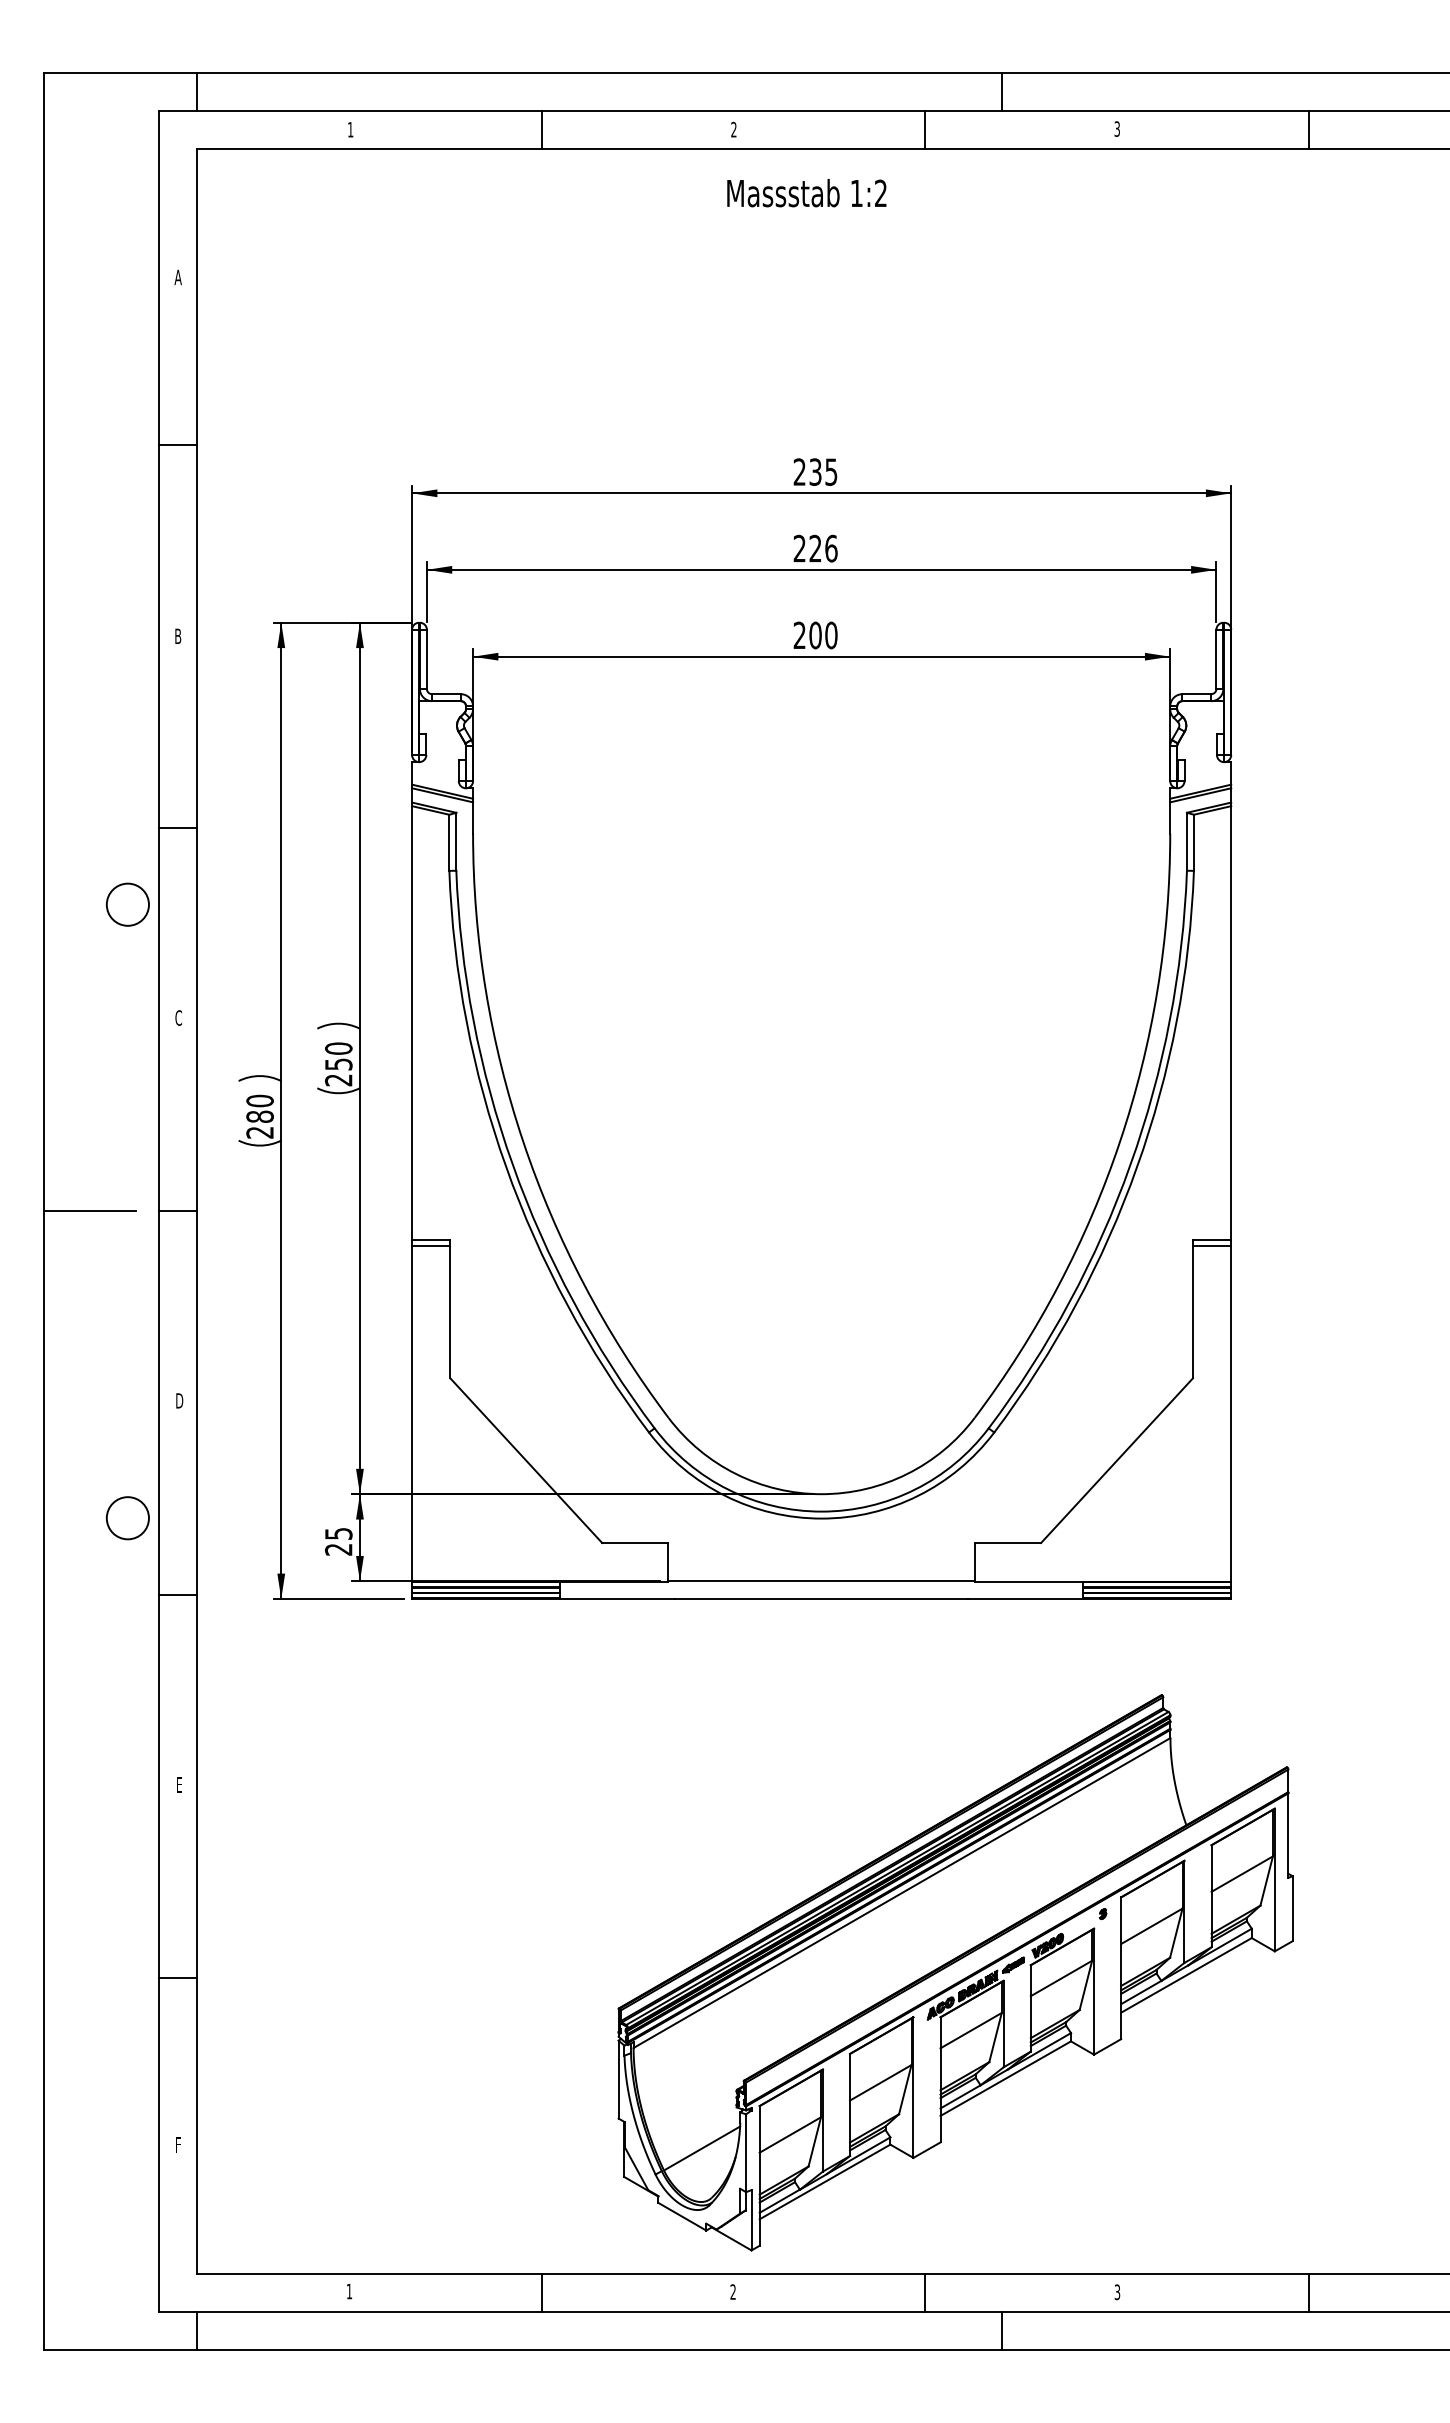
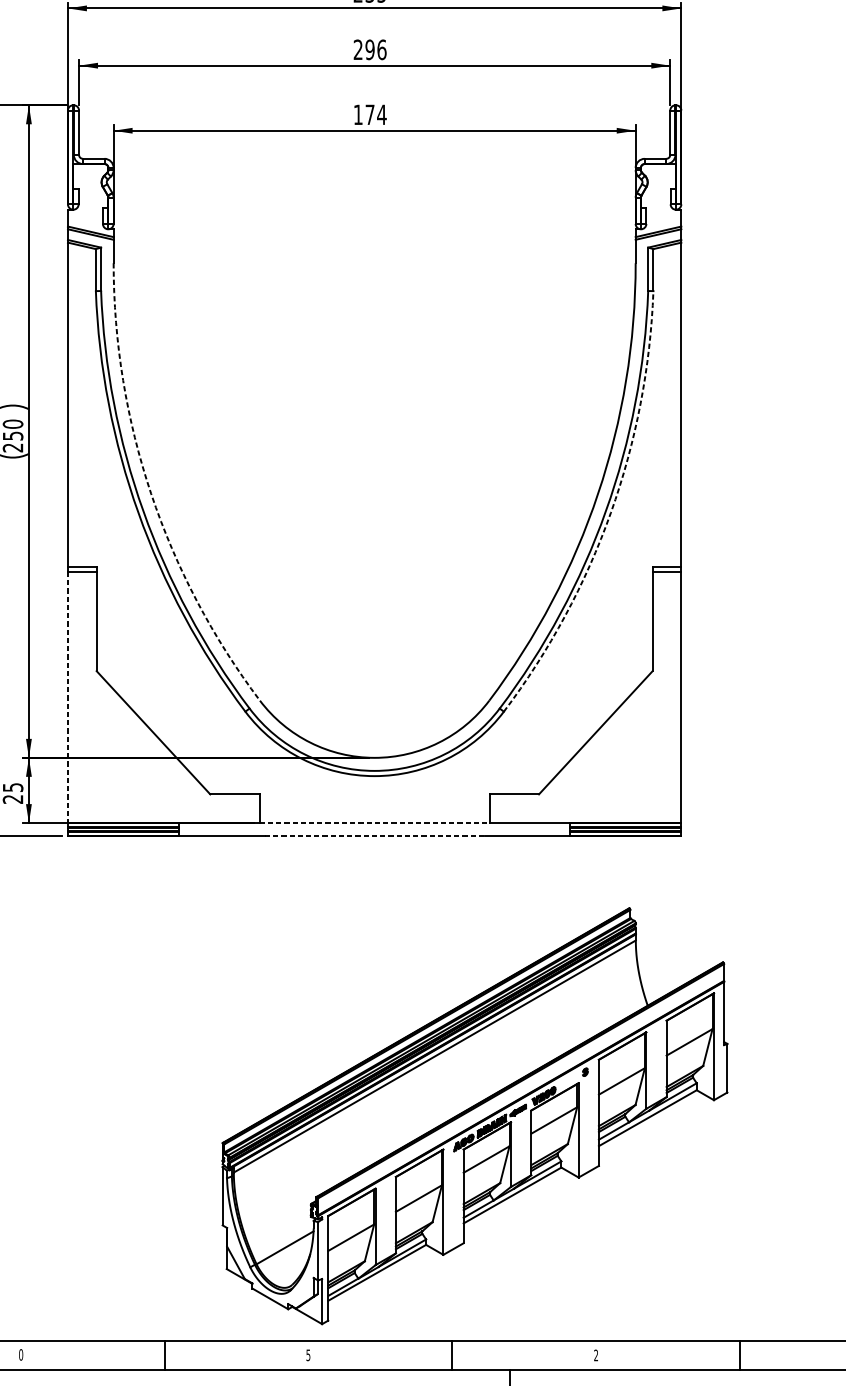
text: (815, 548) -> (370, 49), 226 -> 296
text: (815, 635) -> (370, 114), 200 -> 174
arc: (523, 1141) -> (151, 493), solid -> dashed
arc: (1137, 1167) -> (611, 513), solid -> dashed
line: (412, 1413) -> (68, 697), solid -> dashed
line: (821, 1581) -> (374, 823), solid -> dashed
line: (821, 1598) -> (374, 835), solid -> dashed
text: (349, 2291) -> (21, 1354), 1 -> 0
text: (732, 2291) -> (307, 1354), 2 -> 5
text: (1117, 2292) -> (596, 1355), 3 -> 2

